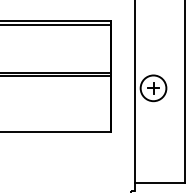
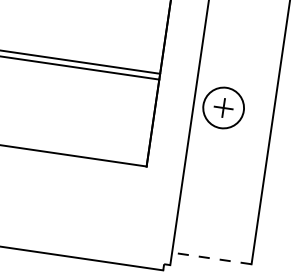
line: (159, 183) -> (211, 258), solid -> dashed

